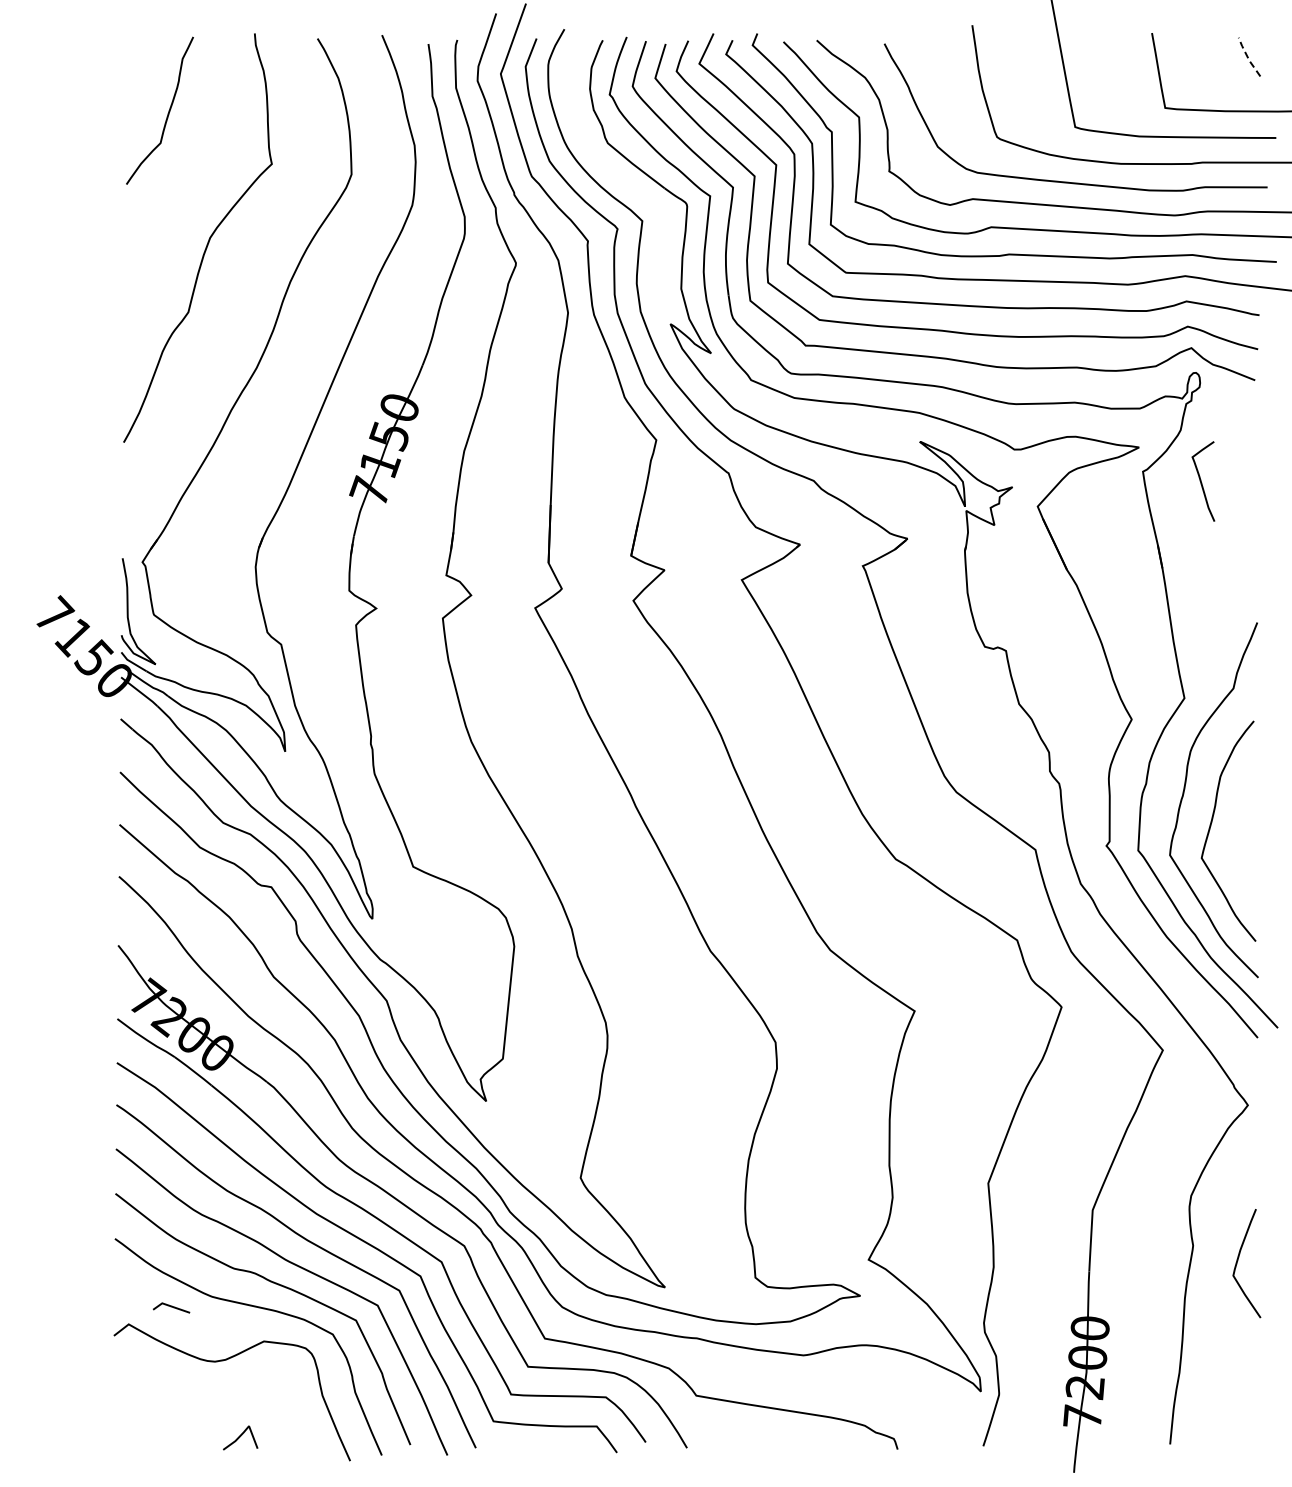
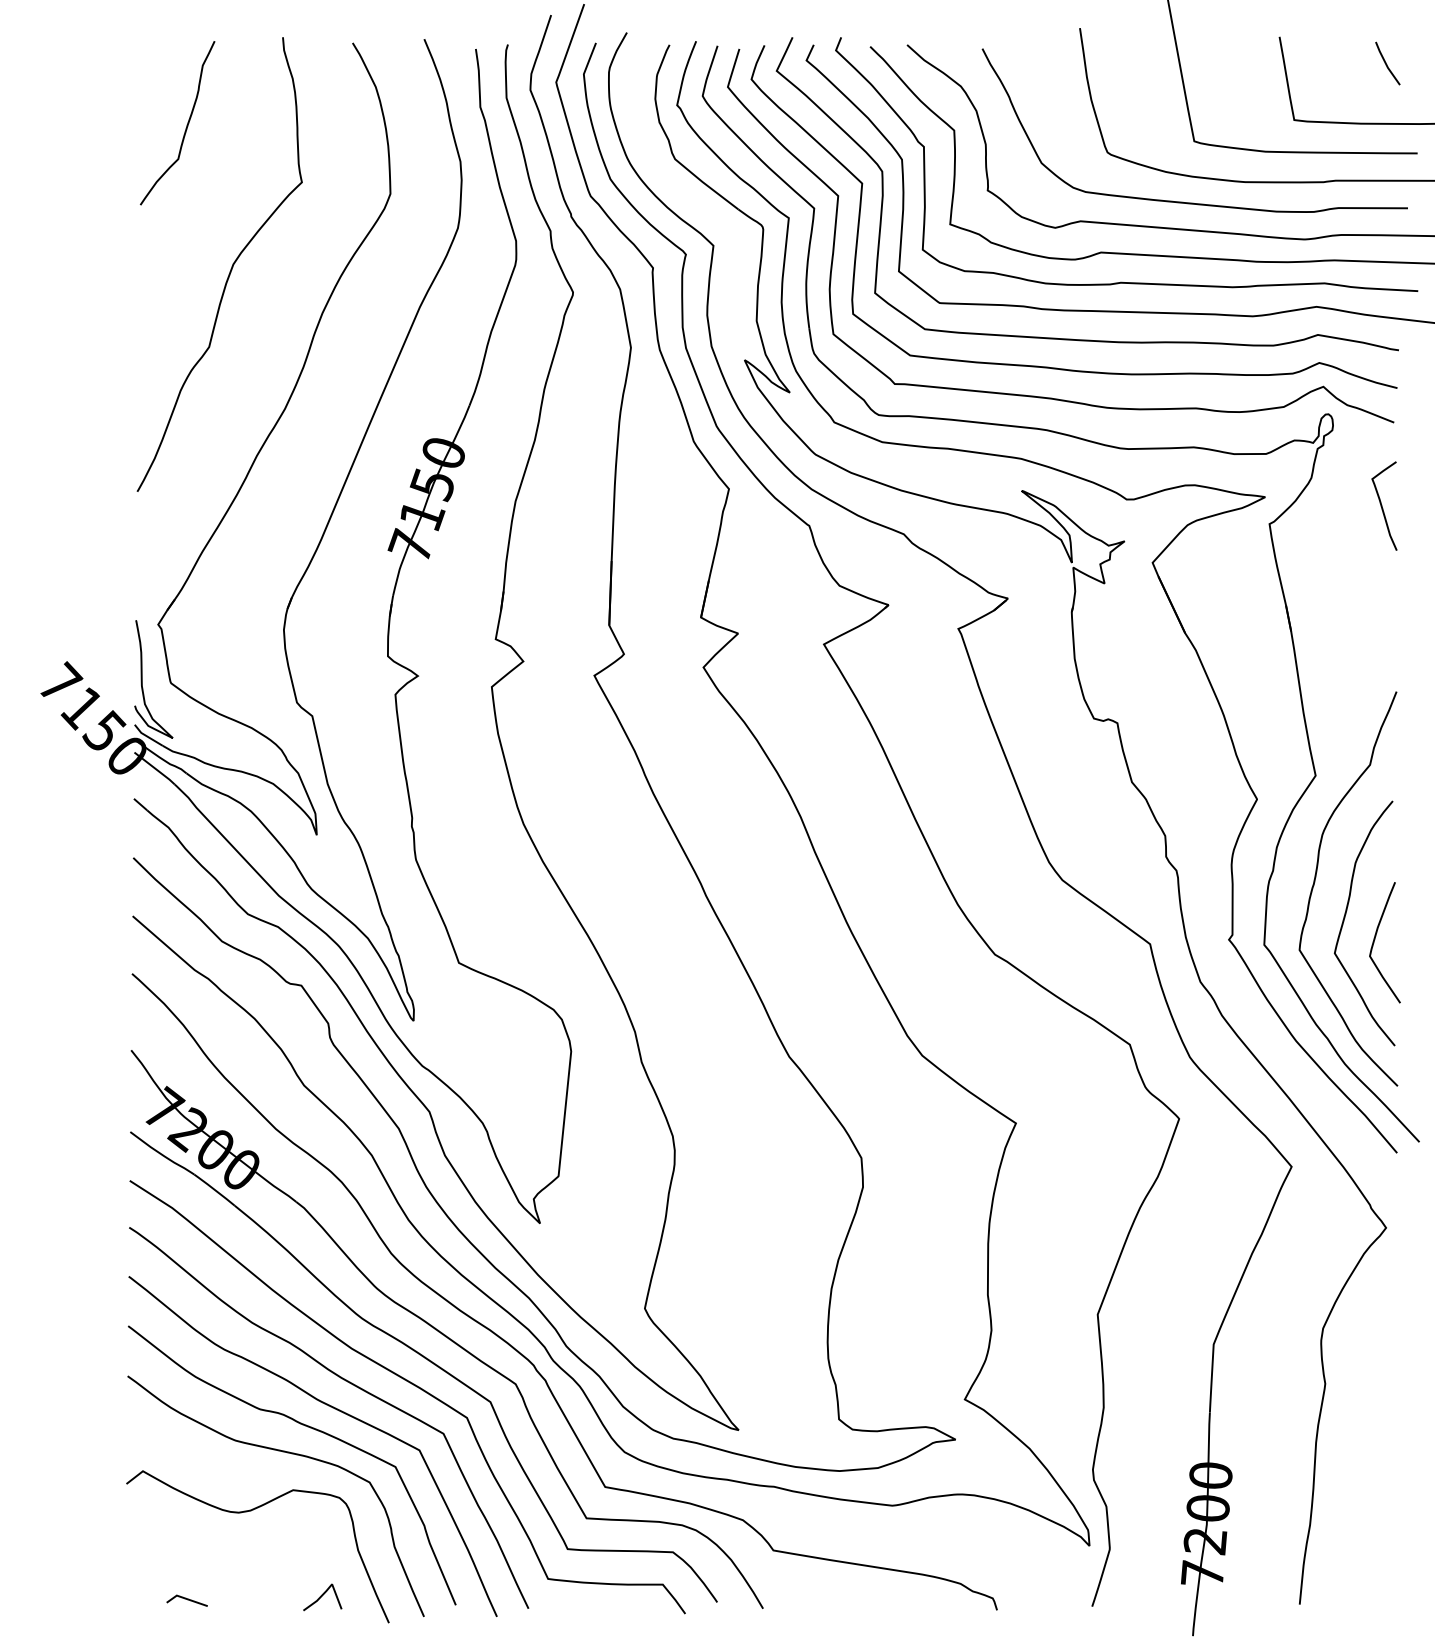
line: (1247, 57) -> (1385, 63), dashed -> solid
curve: (1202, 482) -> (1383, 507), moved
curve: (1238, 1260) -> (1375, 939), moved
line: (171, 1307) -> (187, 1600), moved
line: (240, 1437) -> (322, 1596), moved

